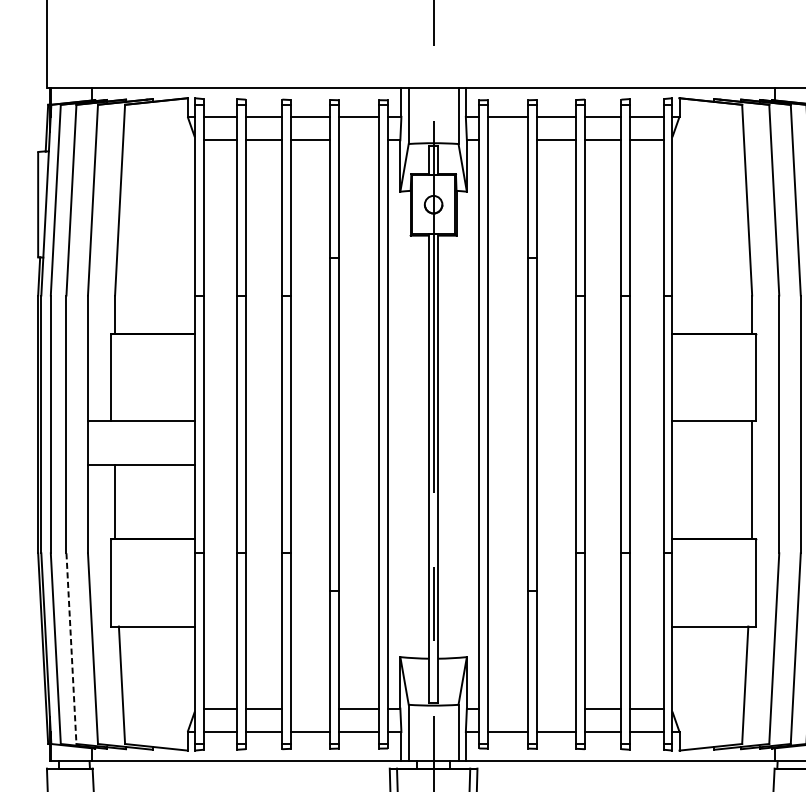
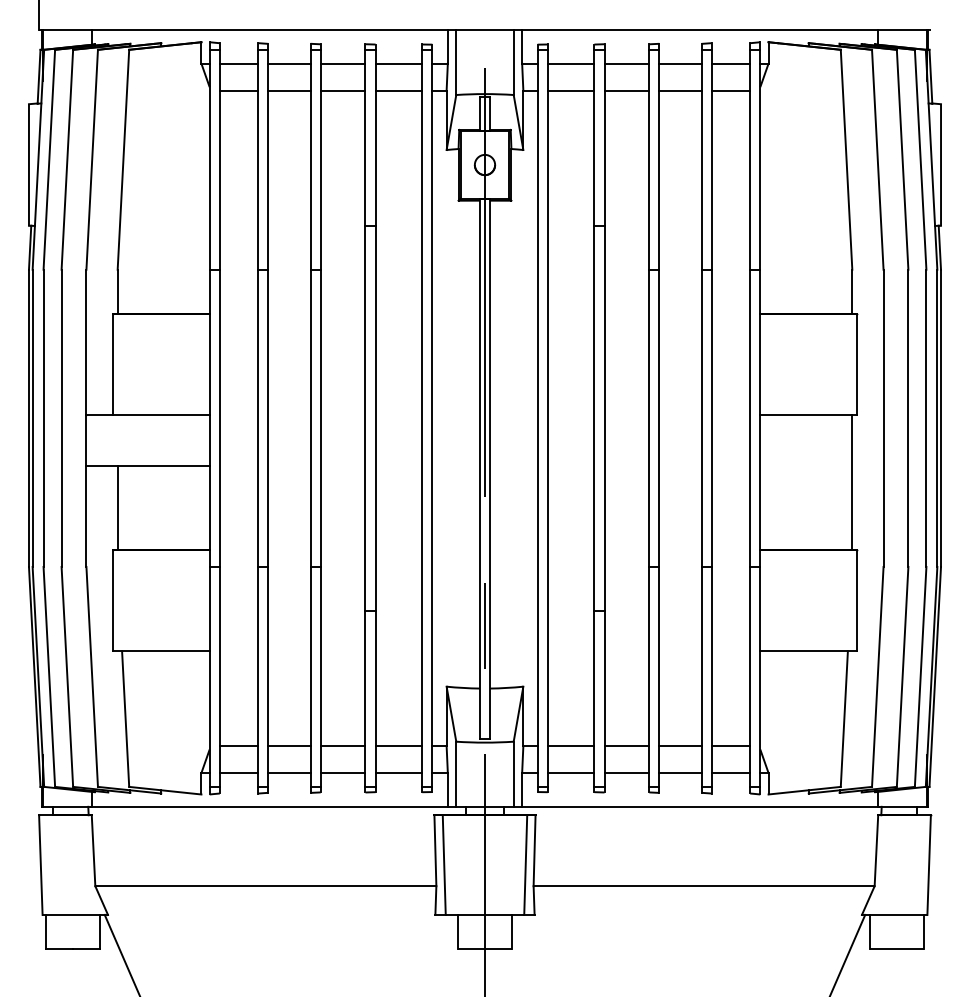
line: (358, 140) -> (398, 90), added
line: (507, 140) -> (570, 90), added
line: (71, 649) -> (67, 677), dashed -> solid
line: (310, 708) -> (342, 746), added
line: (507, 708) -> (570, 746), added
line: (556, 708) -> (626, 746), added

